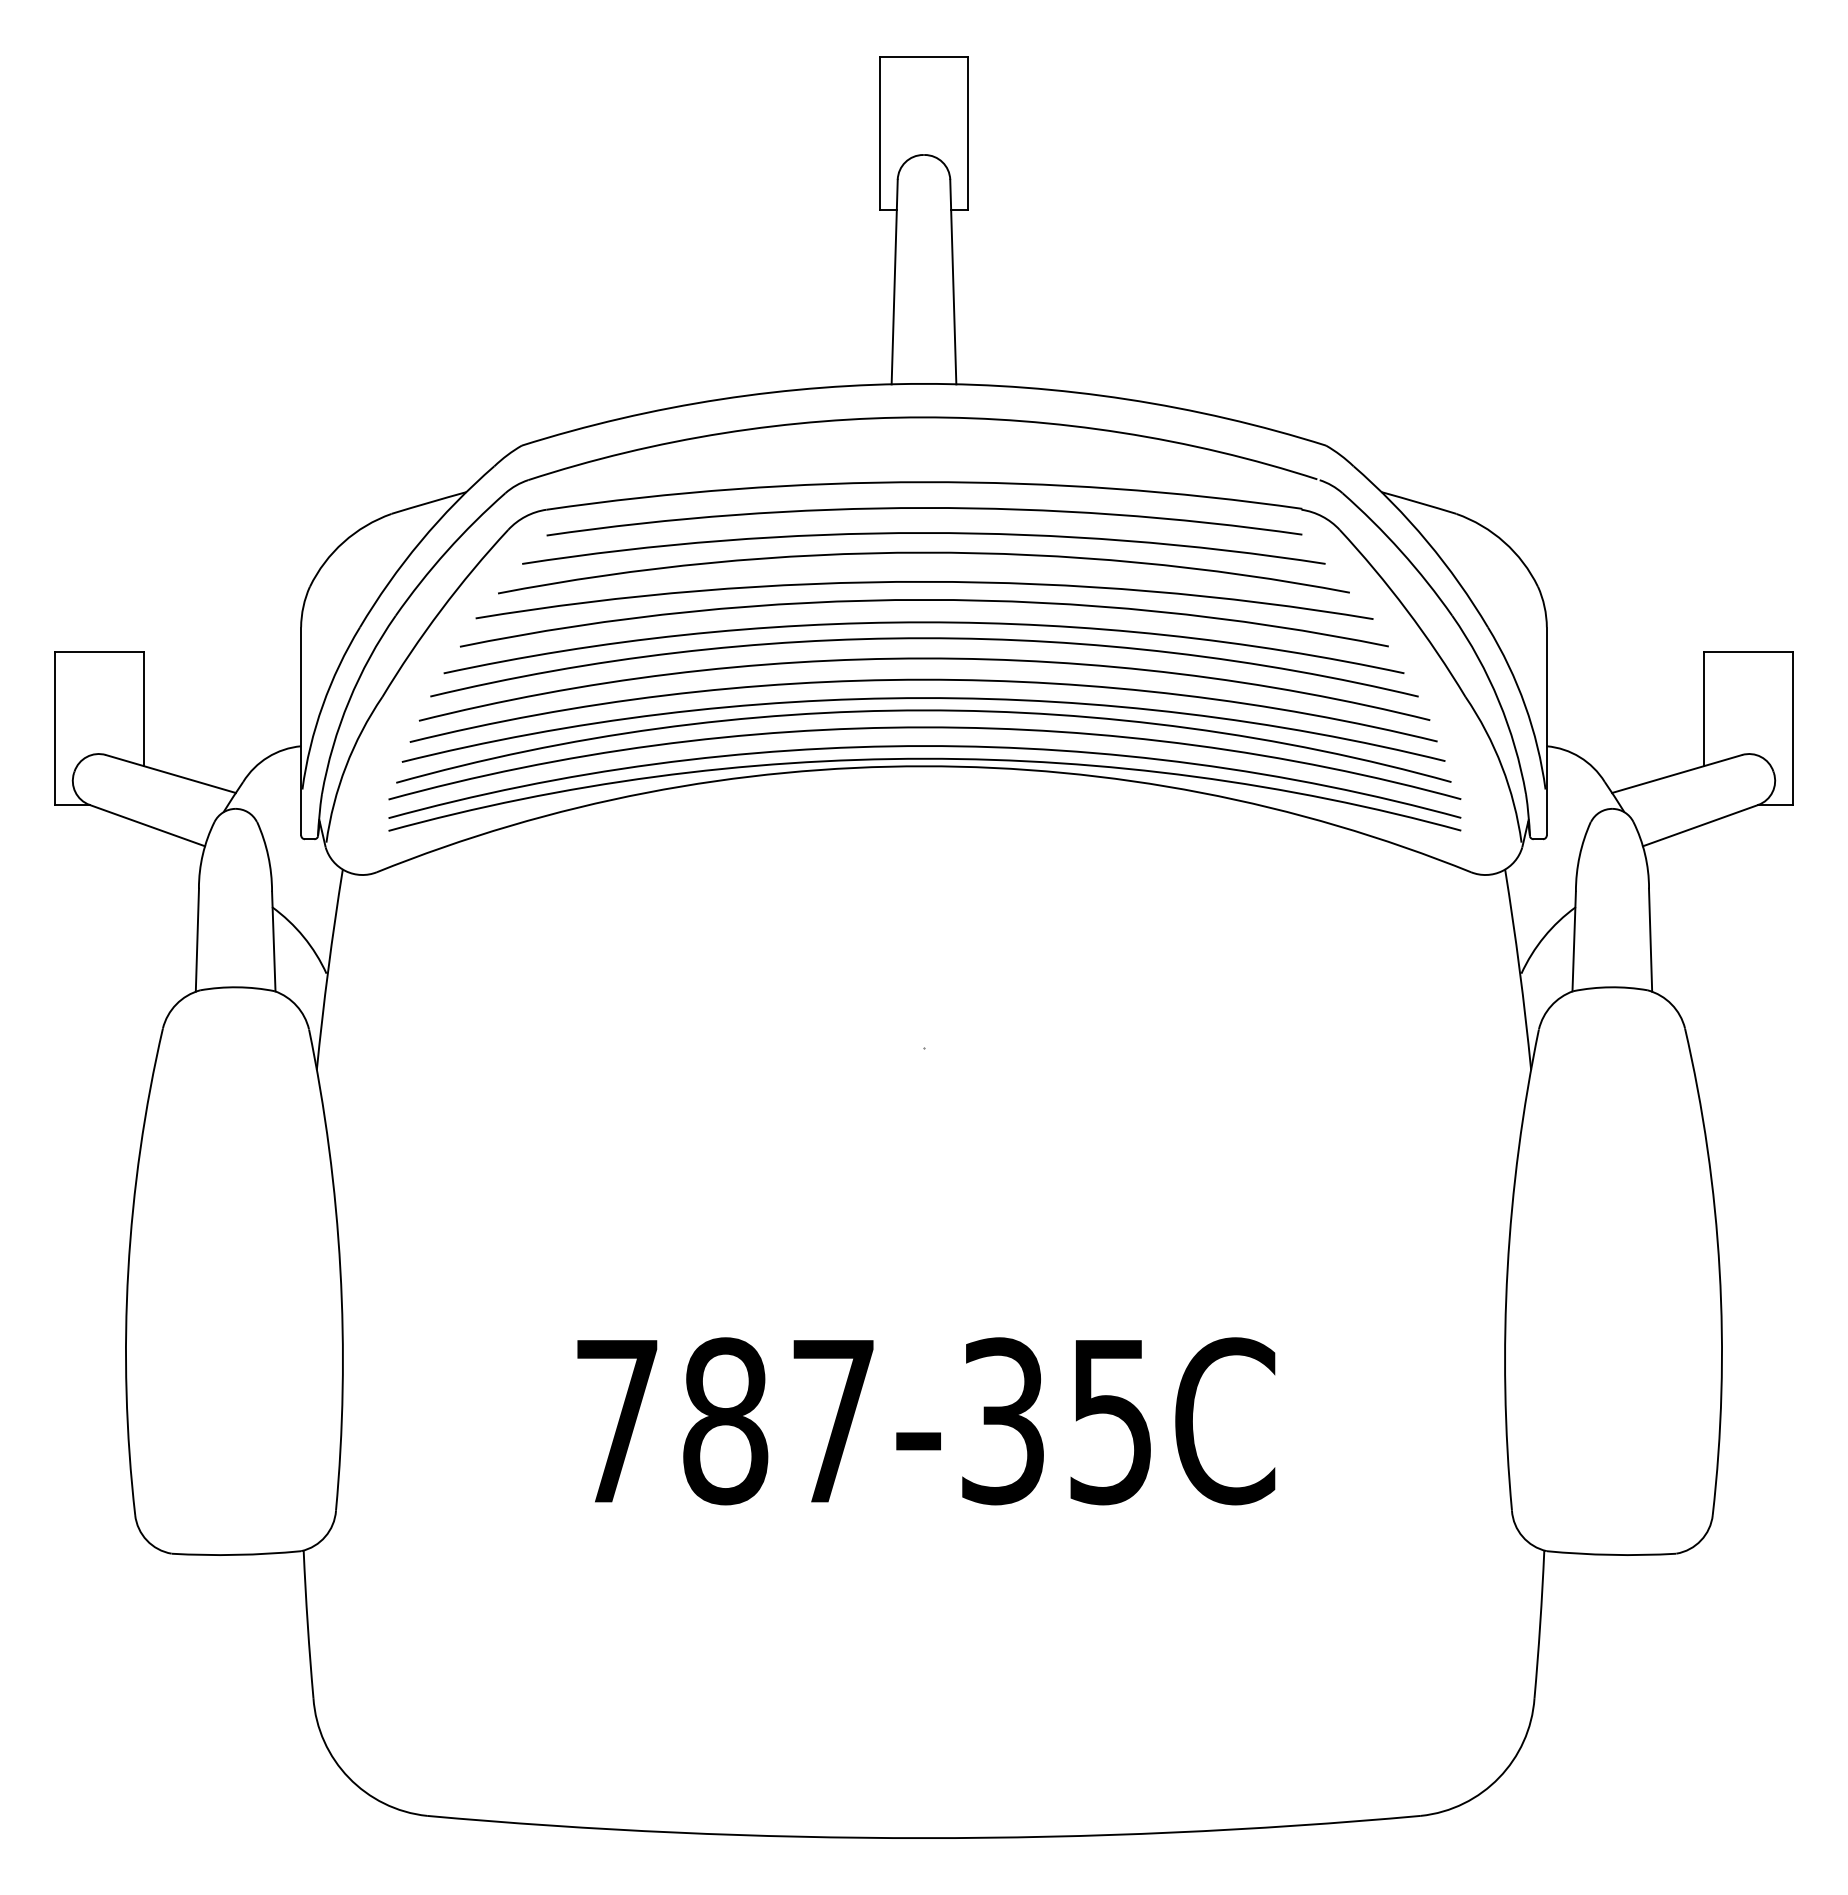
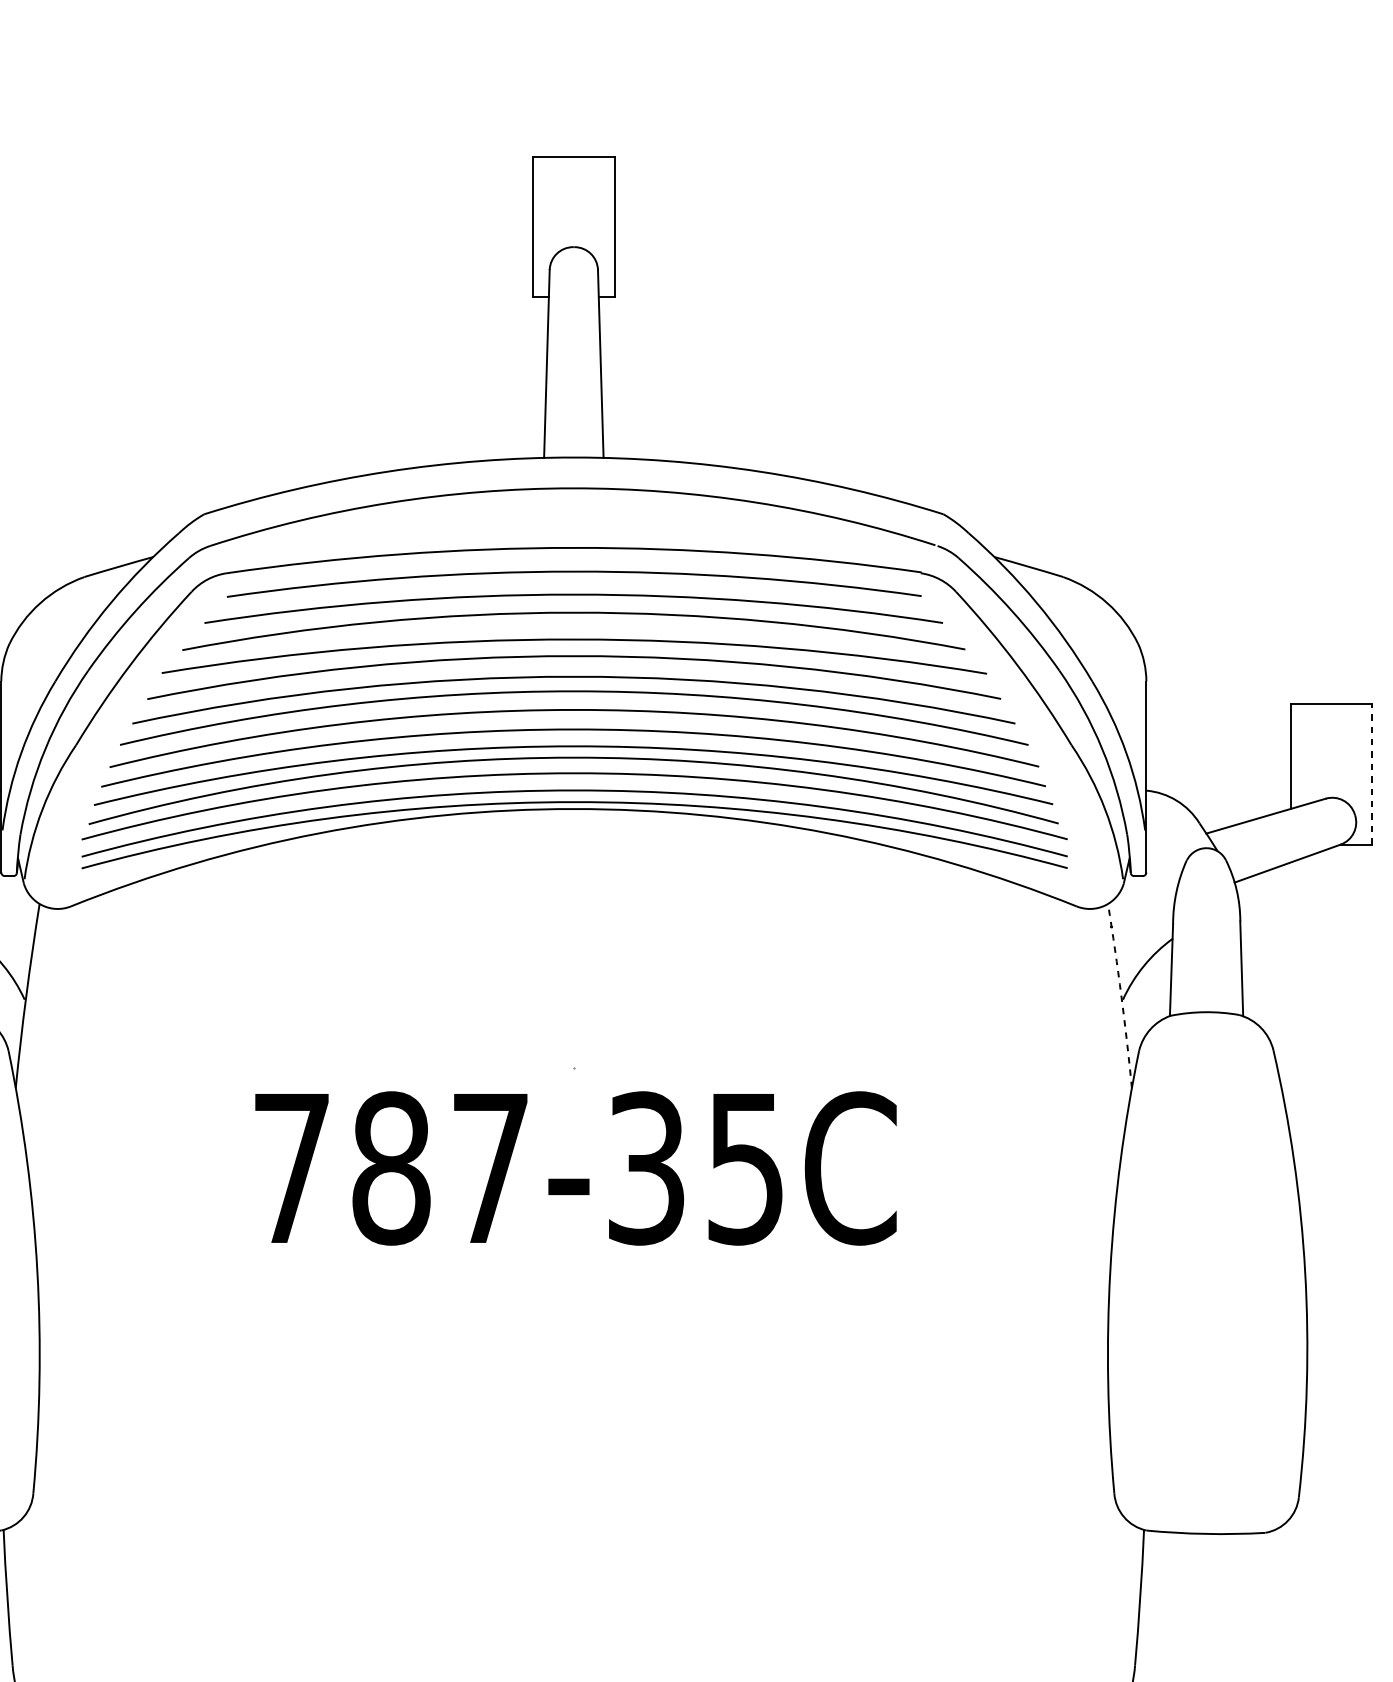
line: (1792, 727) -> (1372, 773), solid -> dashed
arc: (1519, 969) -> (1121, 995), solid -> dashed
text: (926, 1421) -> (576, 1168), moved

